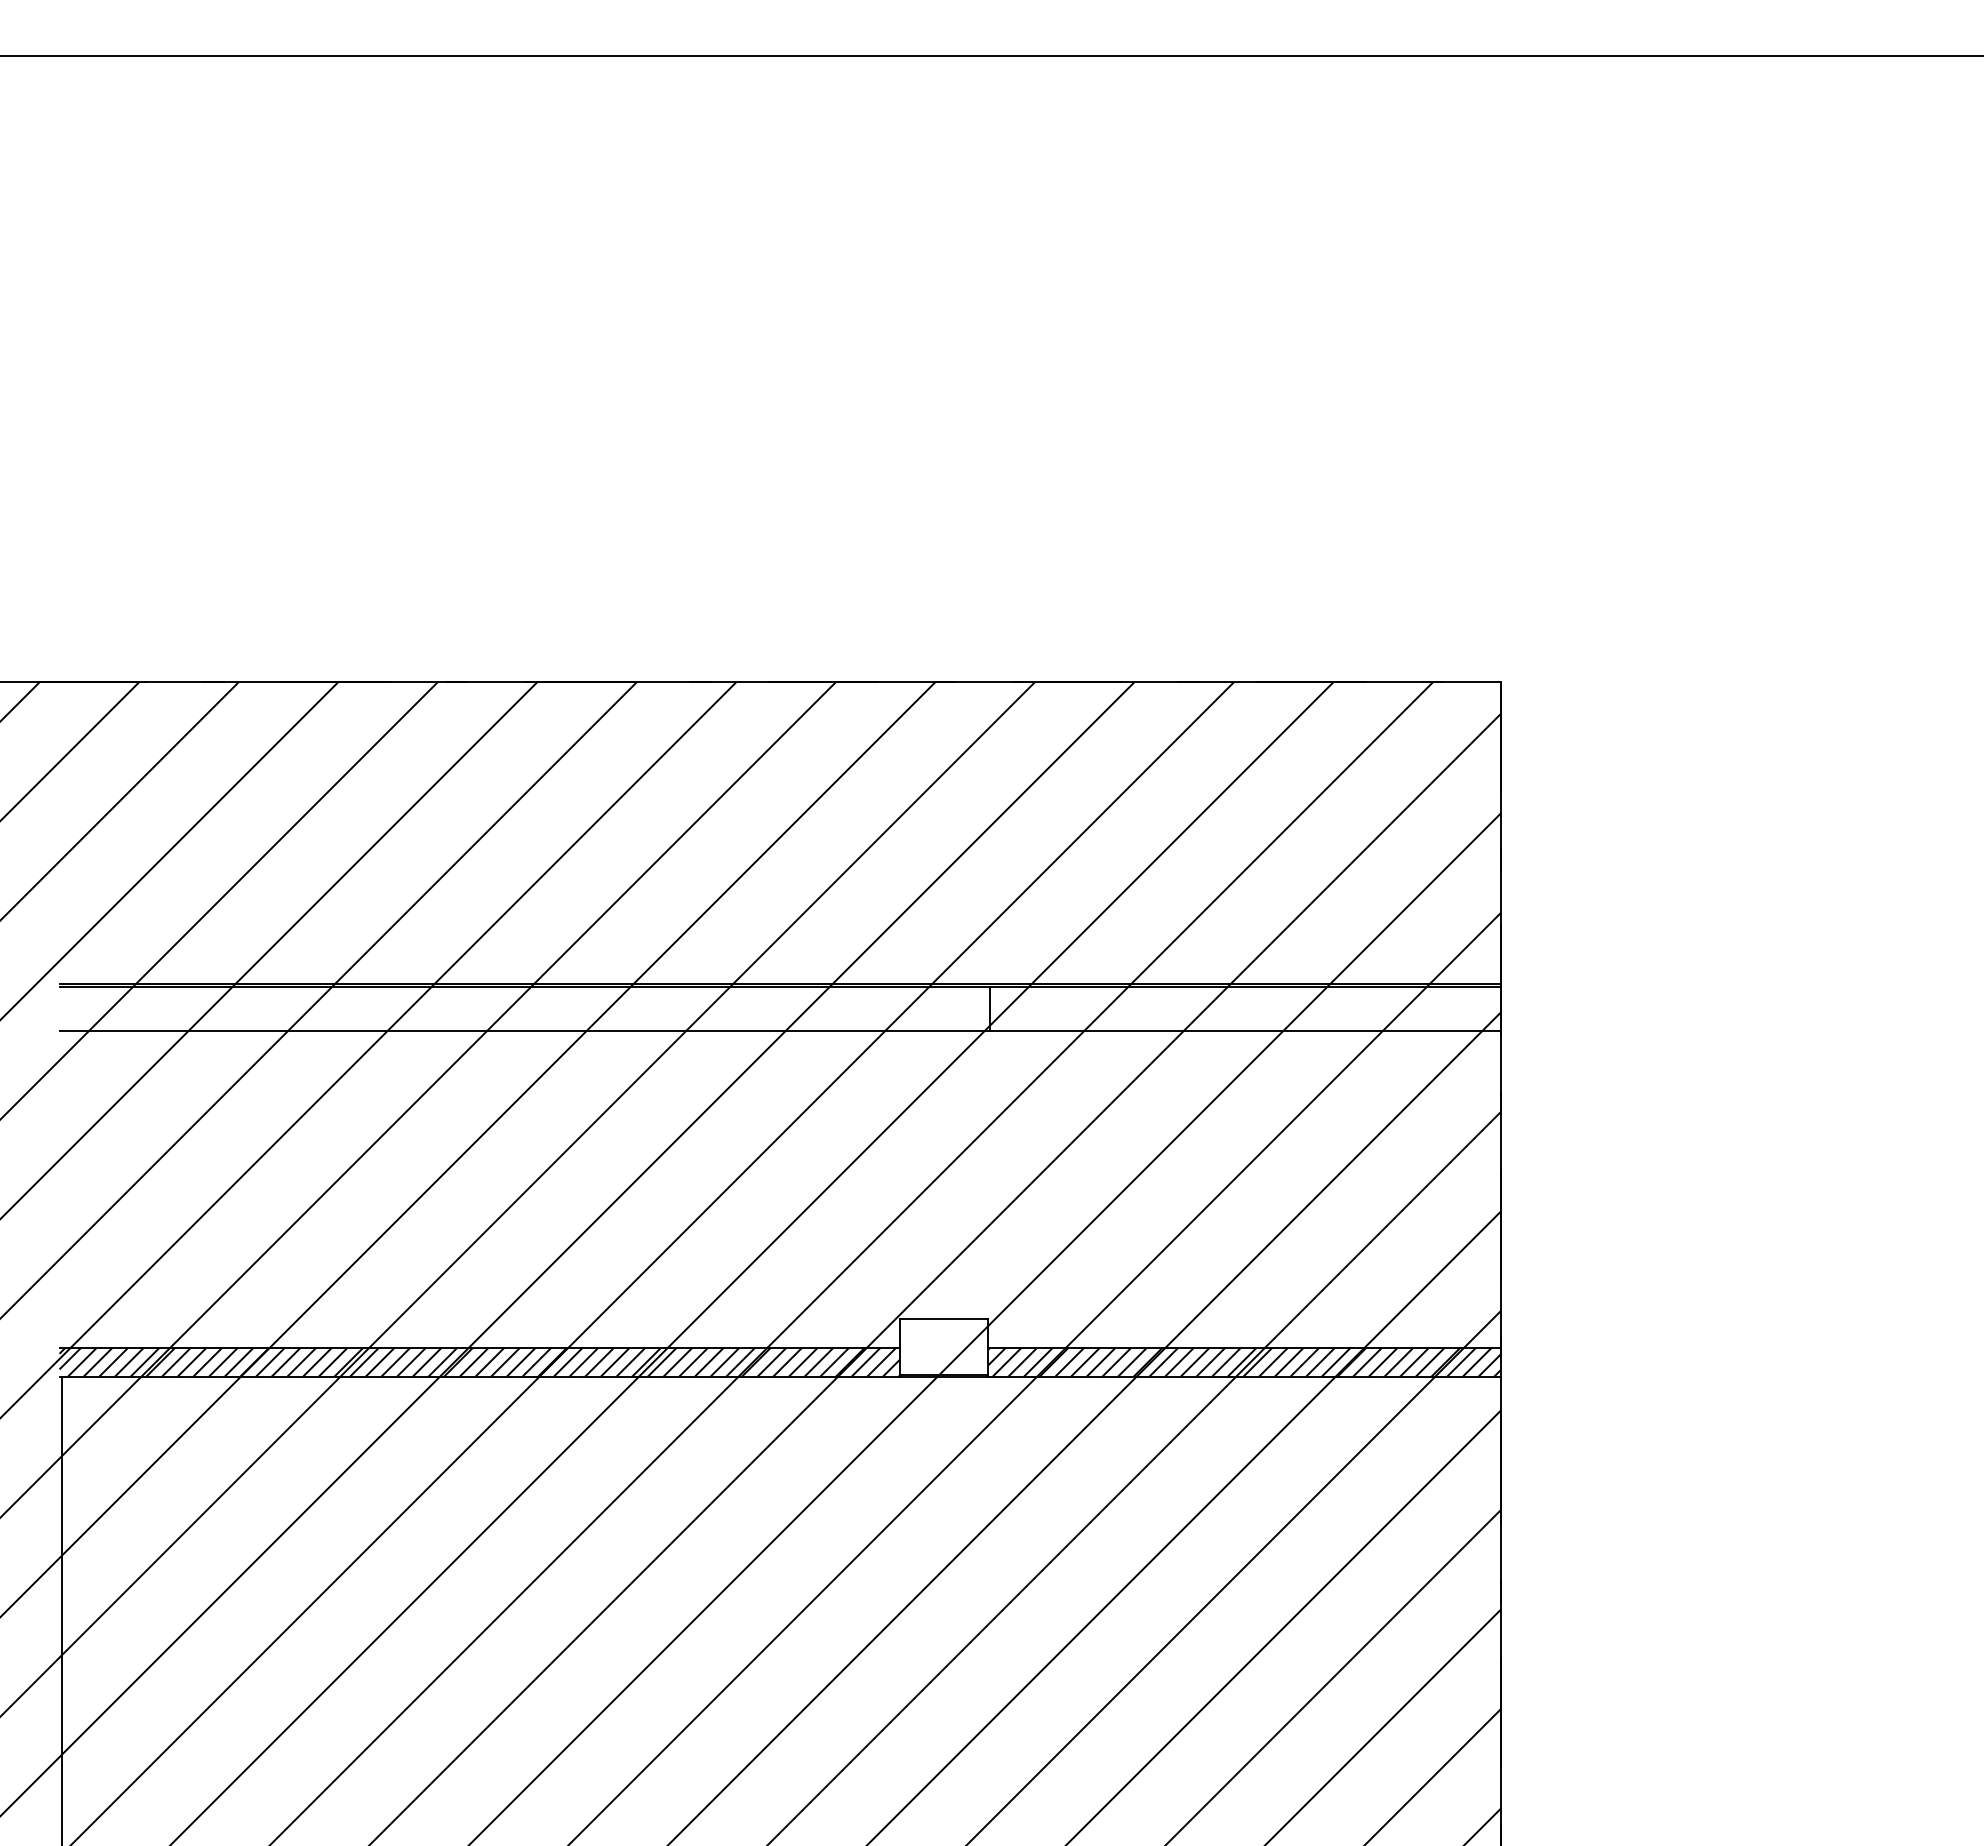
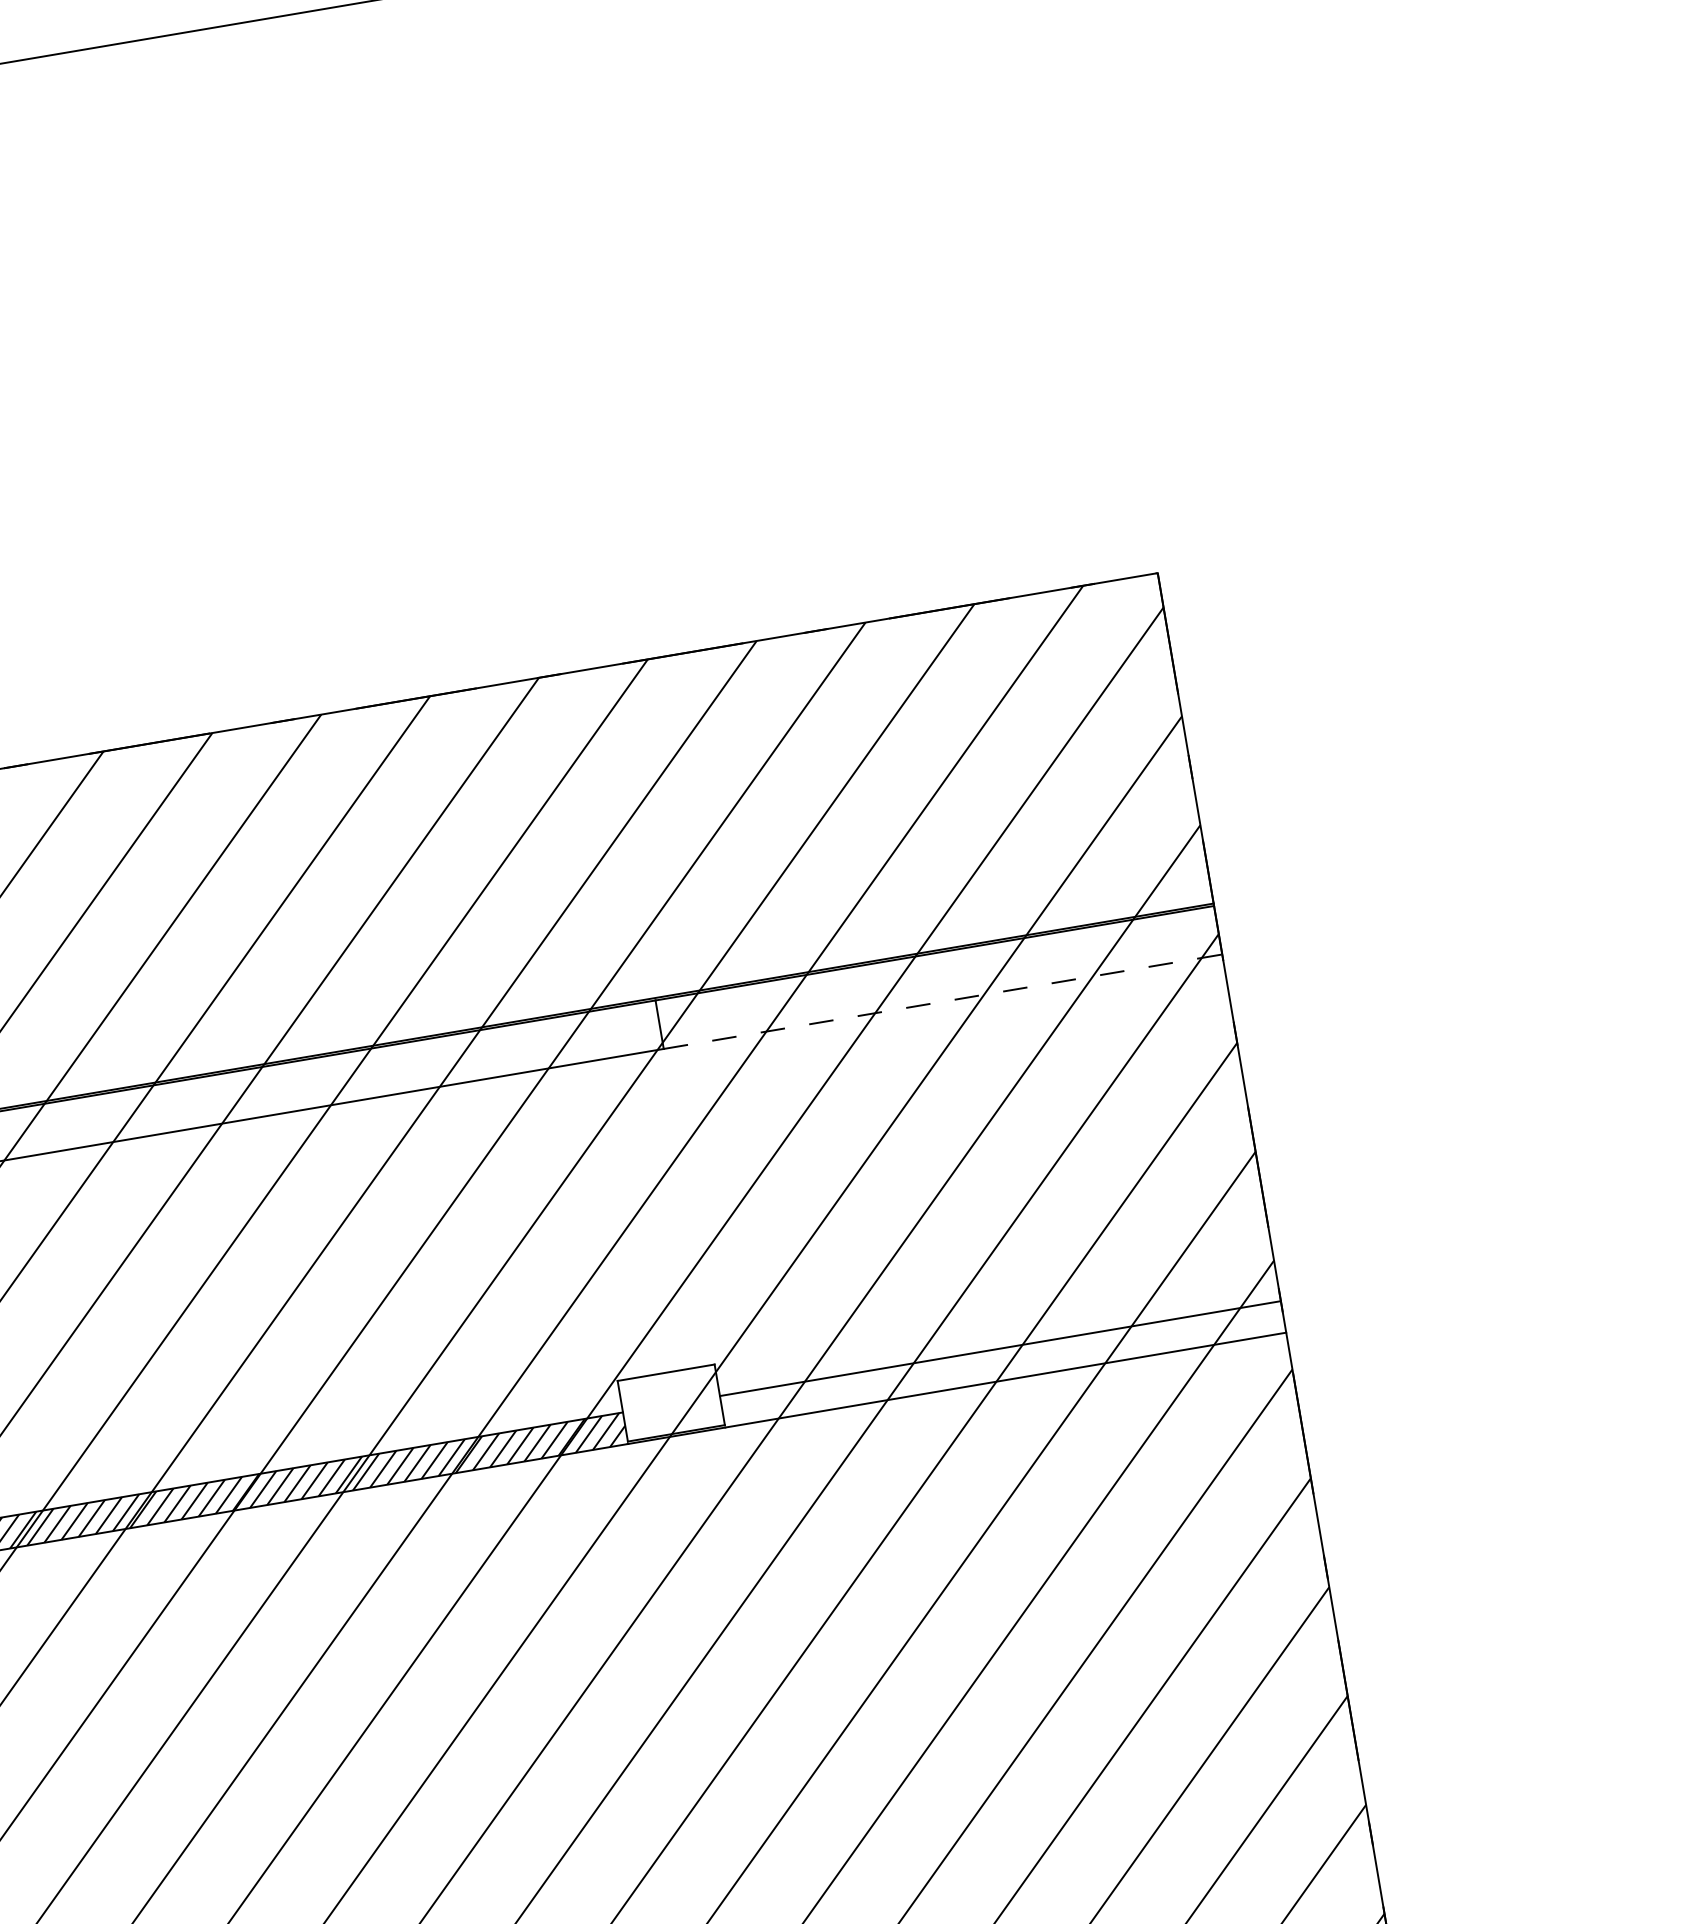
line: (1246, 1030) -> (943, 1001), solid -> dashed
hatch: (1244, 1361) -> (1002, 1363), removed

